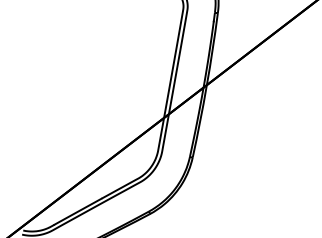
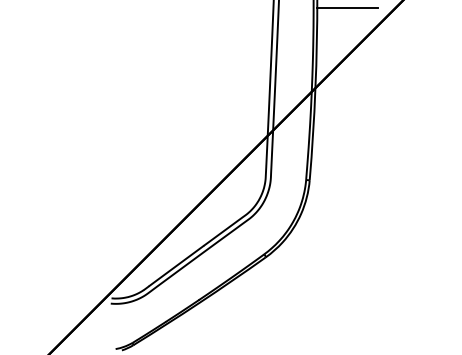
line: (240, 24) -> (347, 7), added

